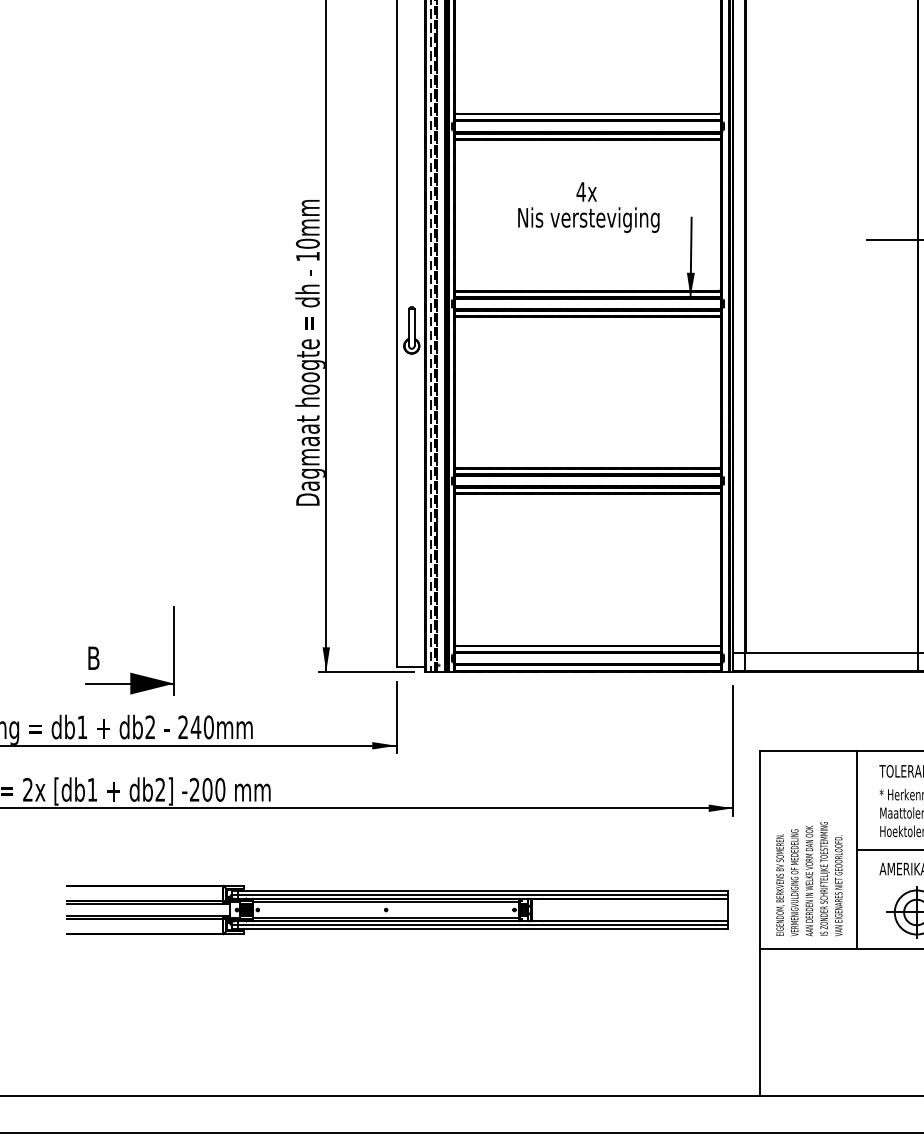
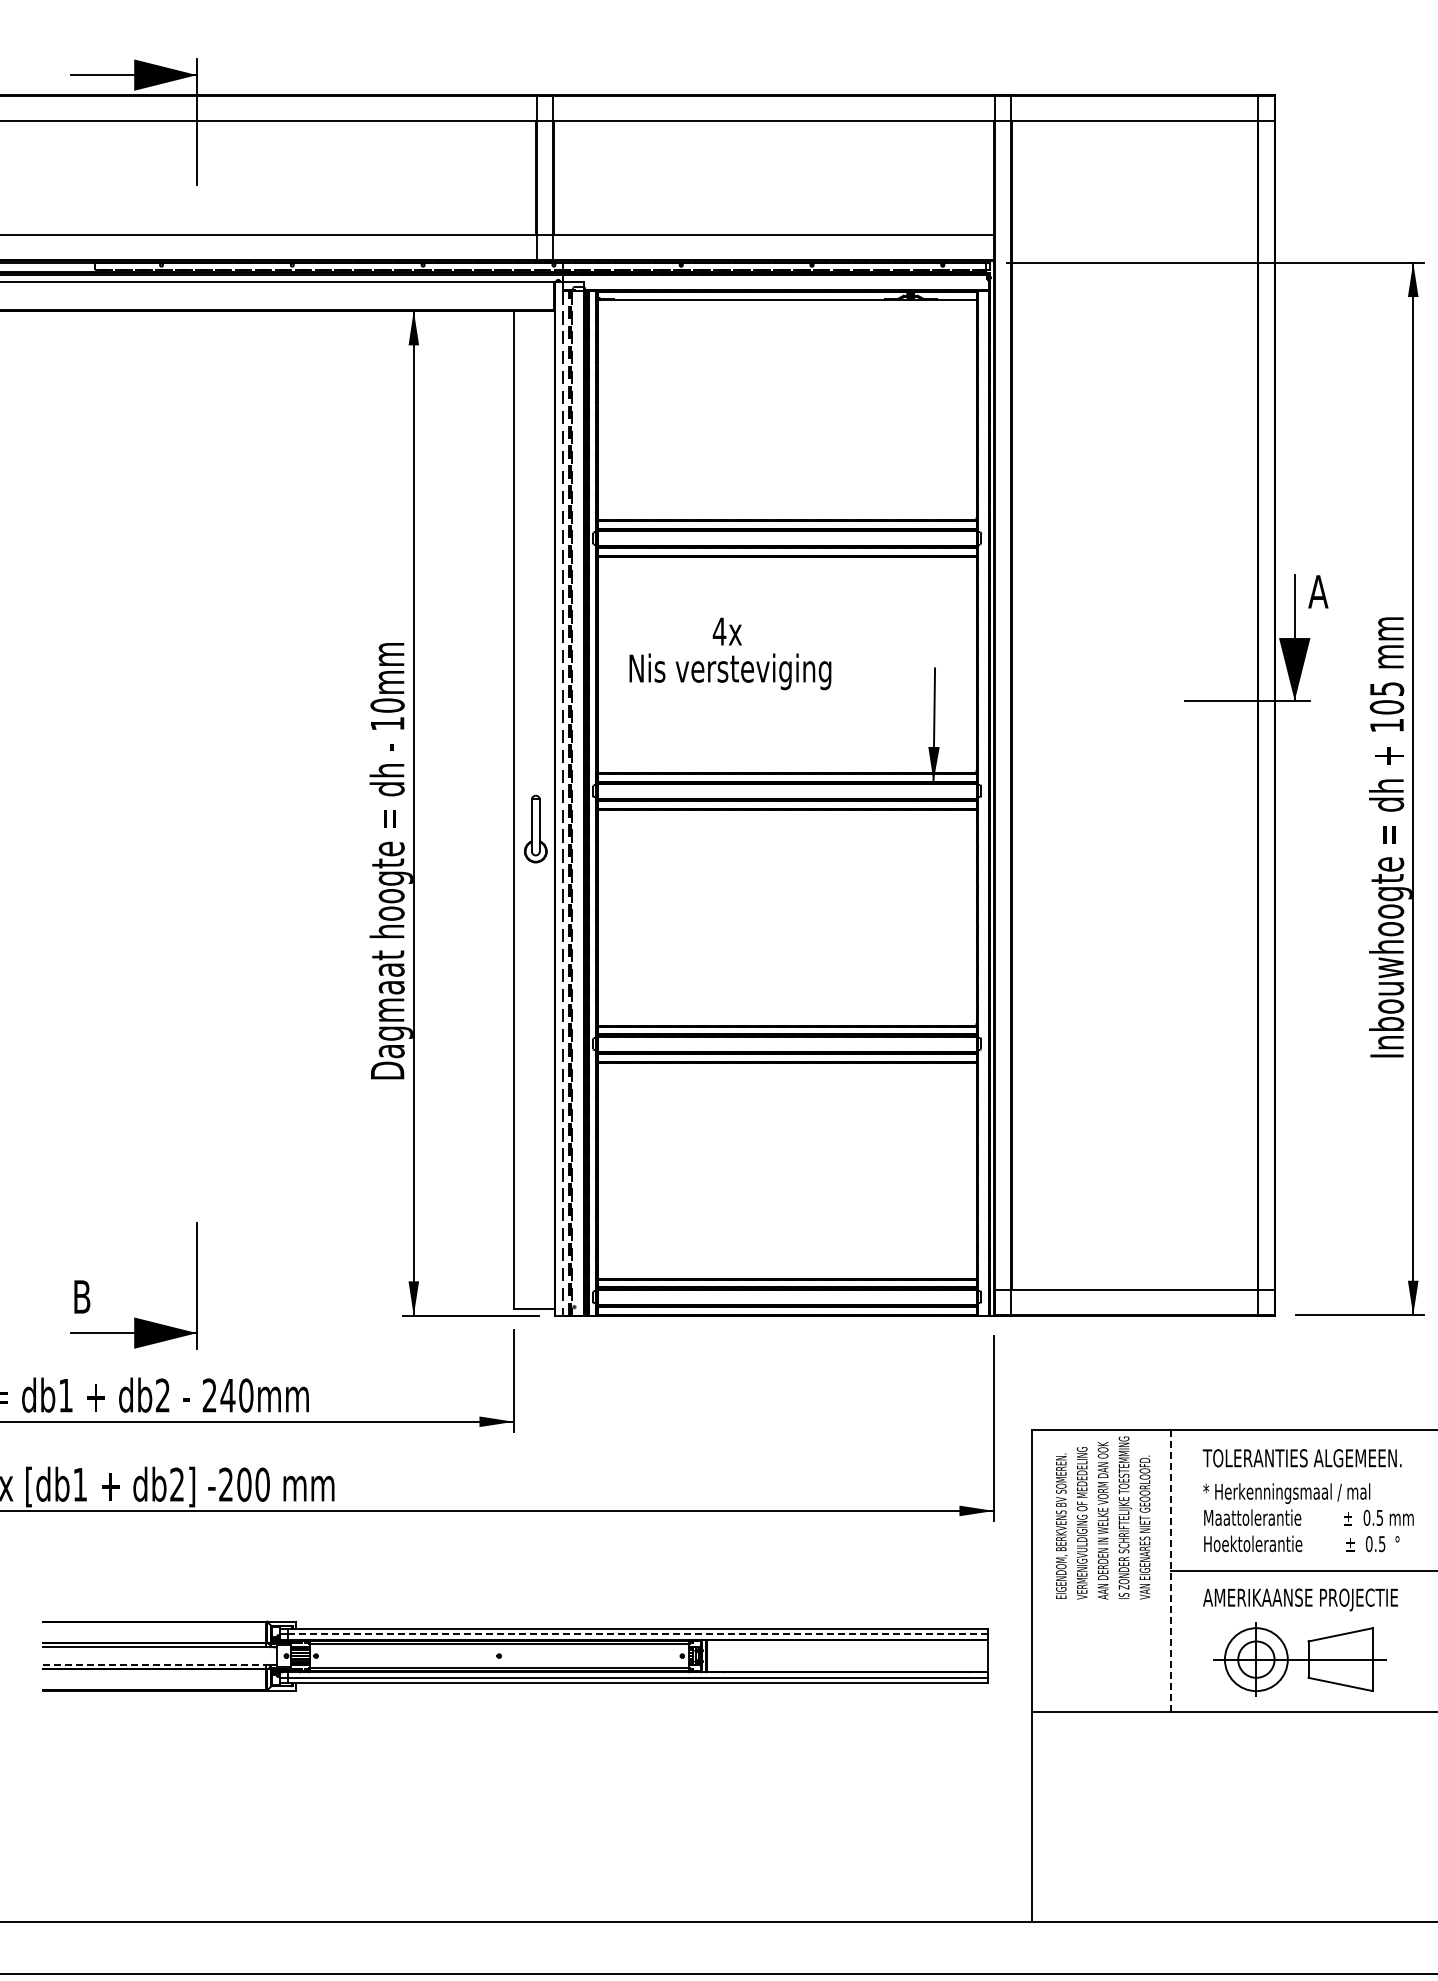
text: (588, 207) -> (730, 653), moved
line: (856, 850) -> (1170, 1571), solid -> dashed
text: (809, 878) -> (1103, 1517), moved
line: (483, 894) -> (637, 1634), solid -> dashed
line: (148, 915) -> (160, 1664), solid -> dashed

